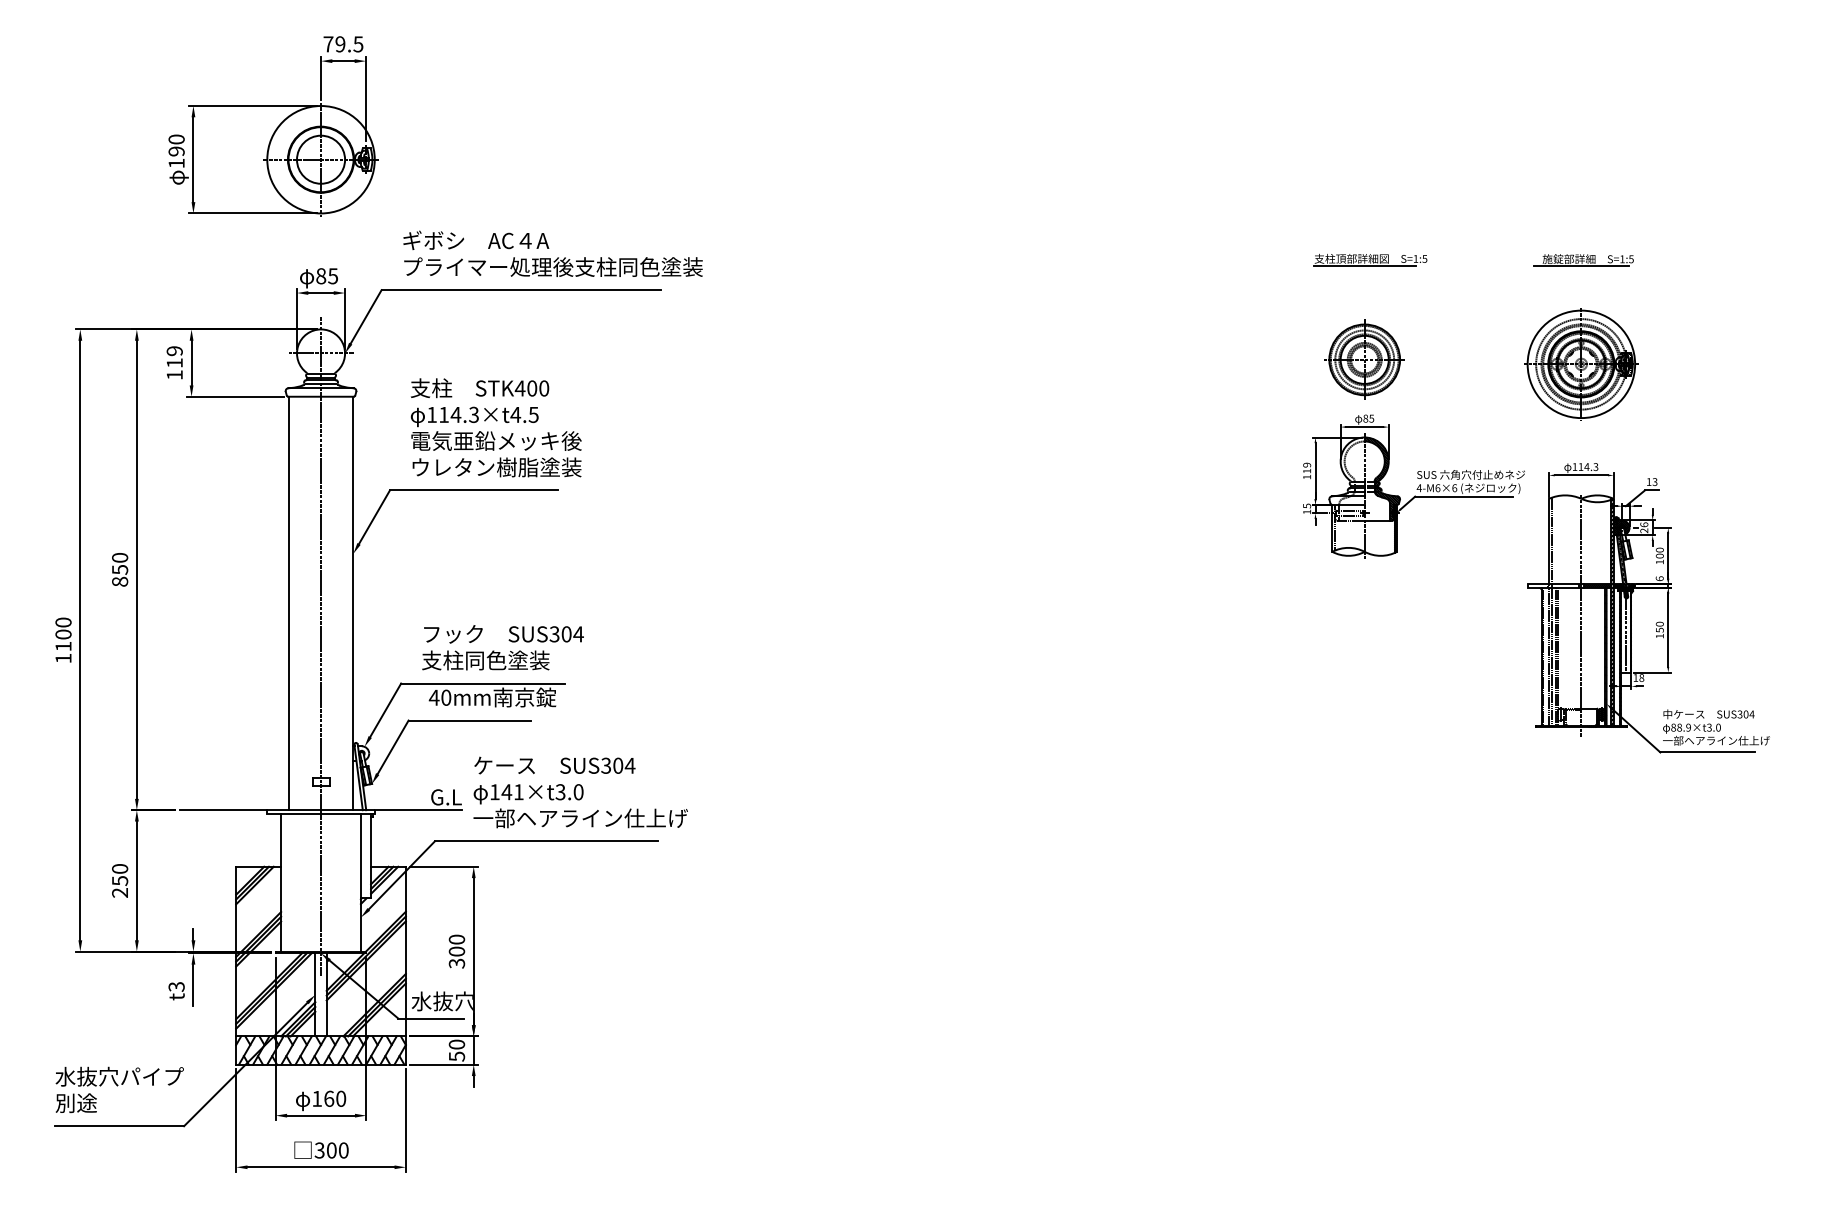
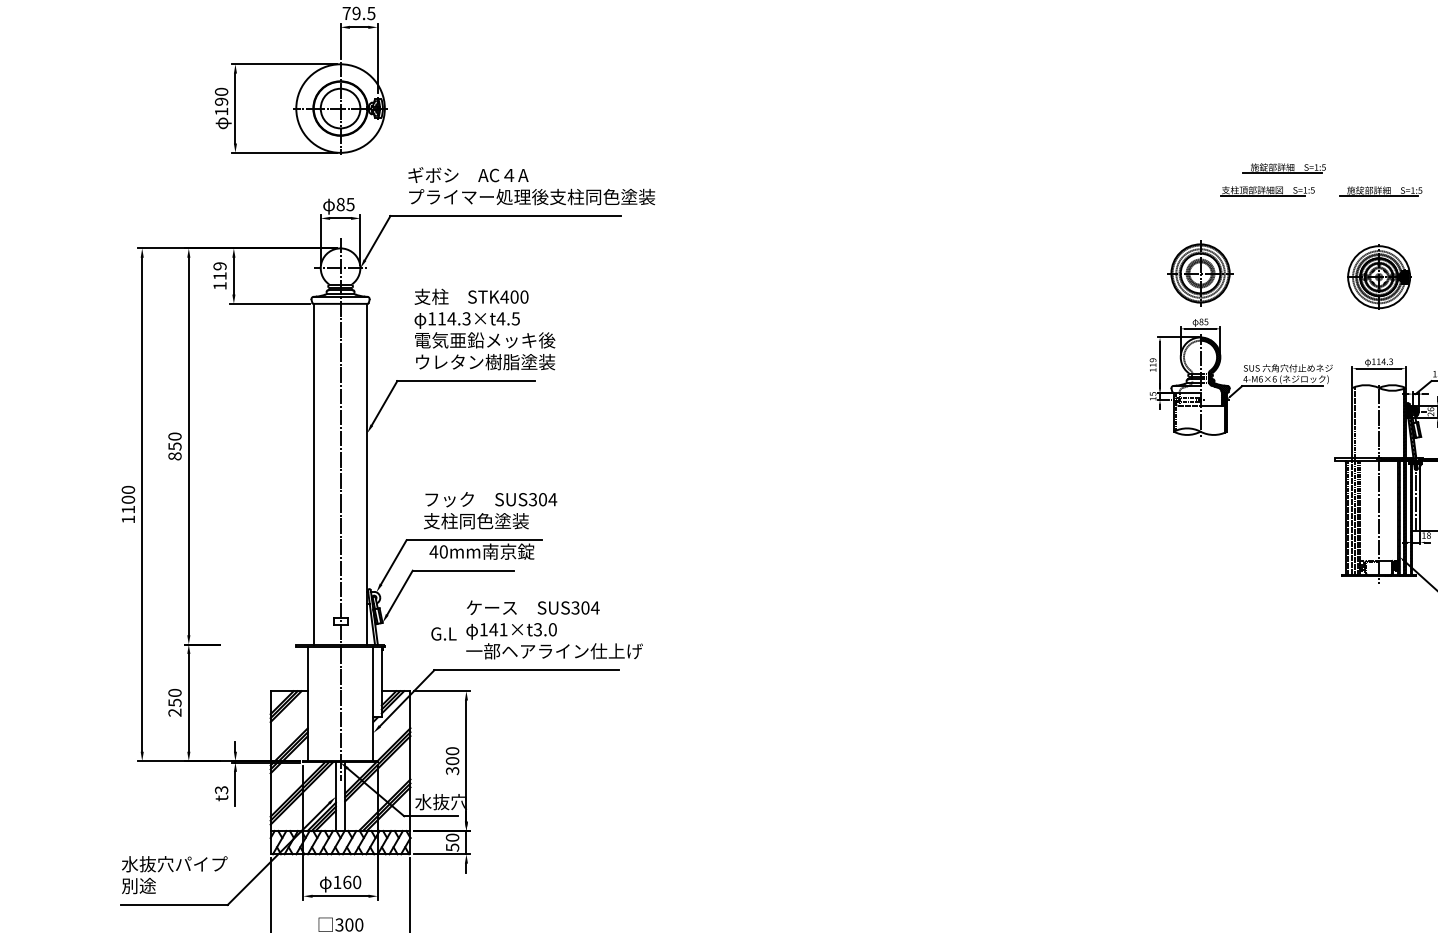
part: (1466, 232) -> (1284, 168), added
part: (1370, 260) -> (1267, 191), moved
part: (1581, 364) -> (1379, 277), size x0.7
line: (223, 810) -> (260, 644), removed
line: (418, 810) -> (420, 644), removed

